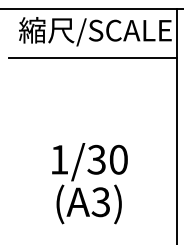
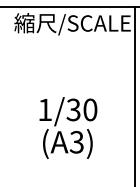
line: (92, 58) -> (70, 44), removed
text: (90, 182) -> (68, 127), moved

